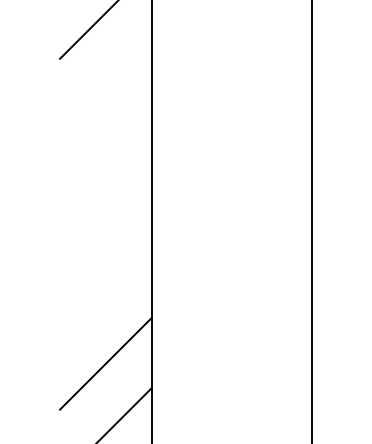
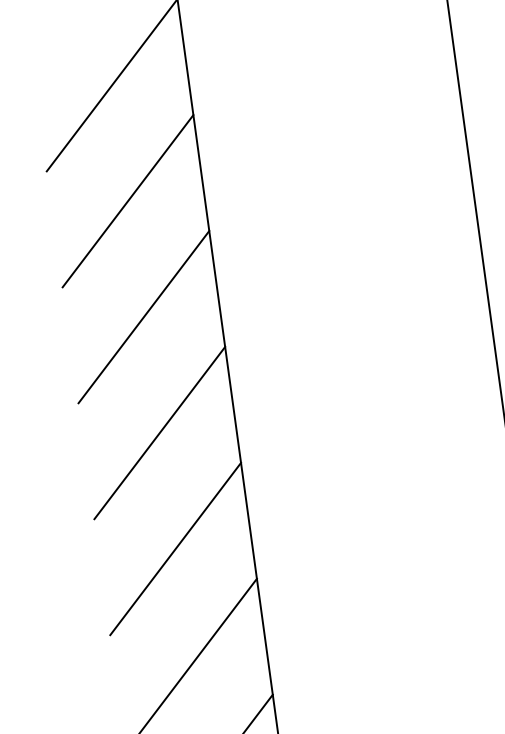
line: (105, 82) -> (127, 200), added
line: (105, 153) -> (143, 317), added
line: (105, 223) -> (159, 433), added
line: (105, 293) -> (174, 548), added

